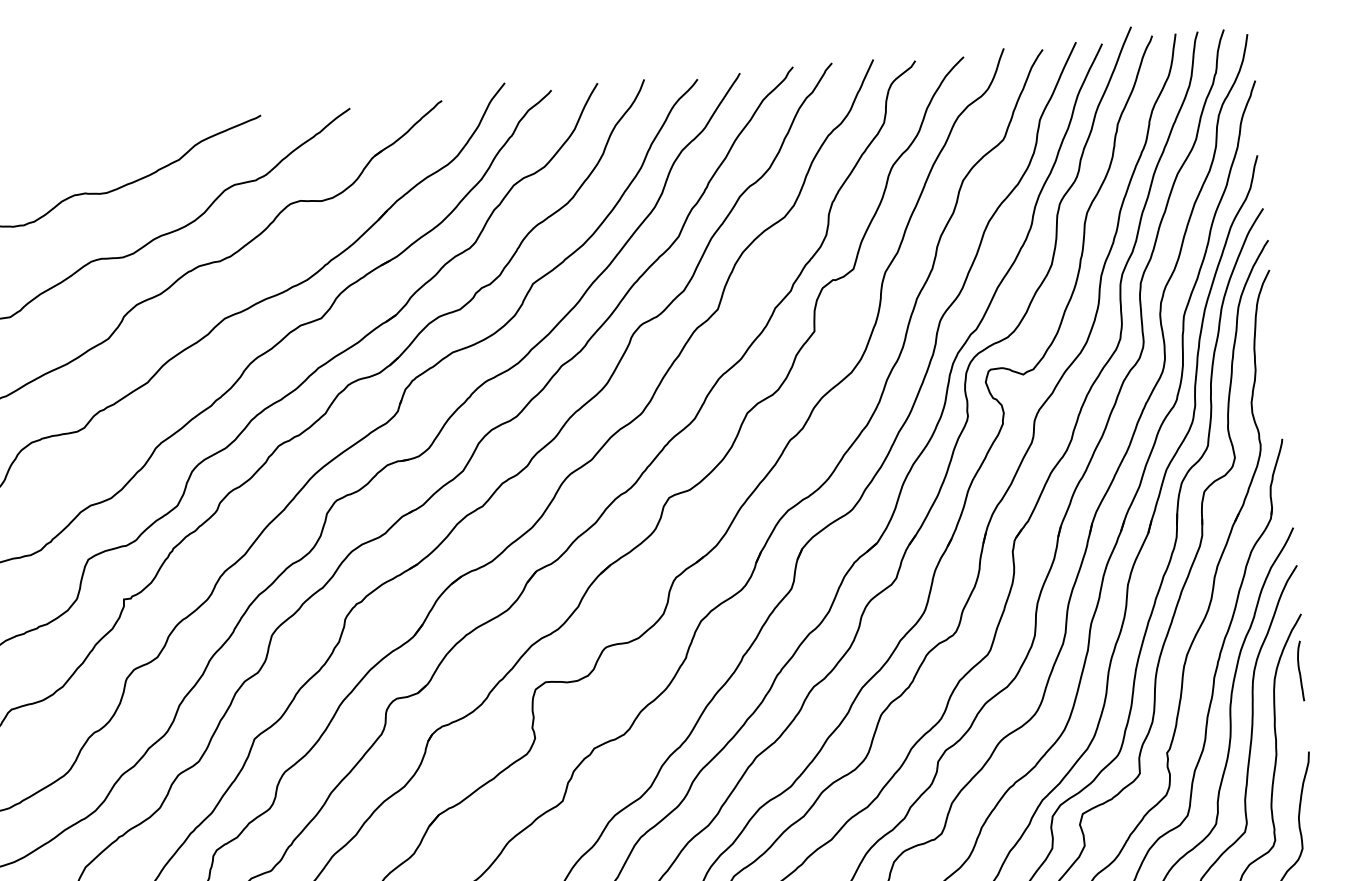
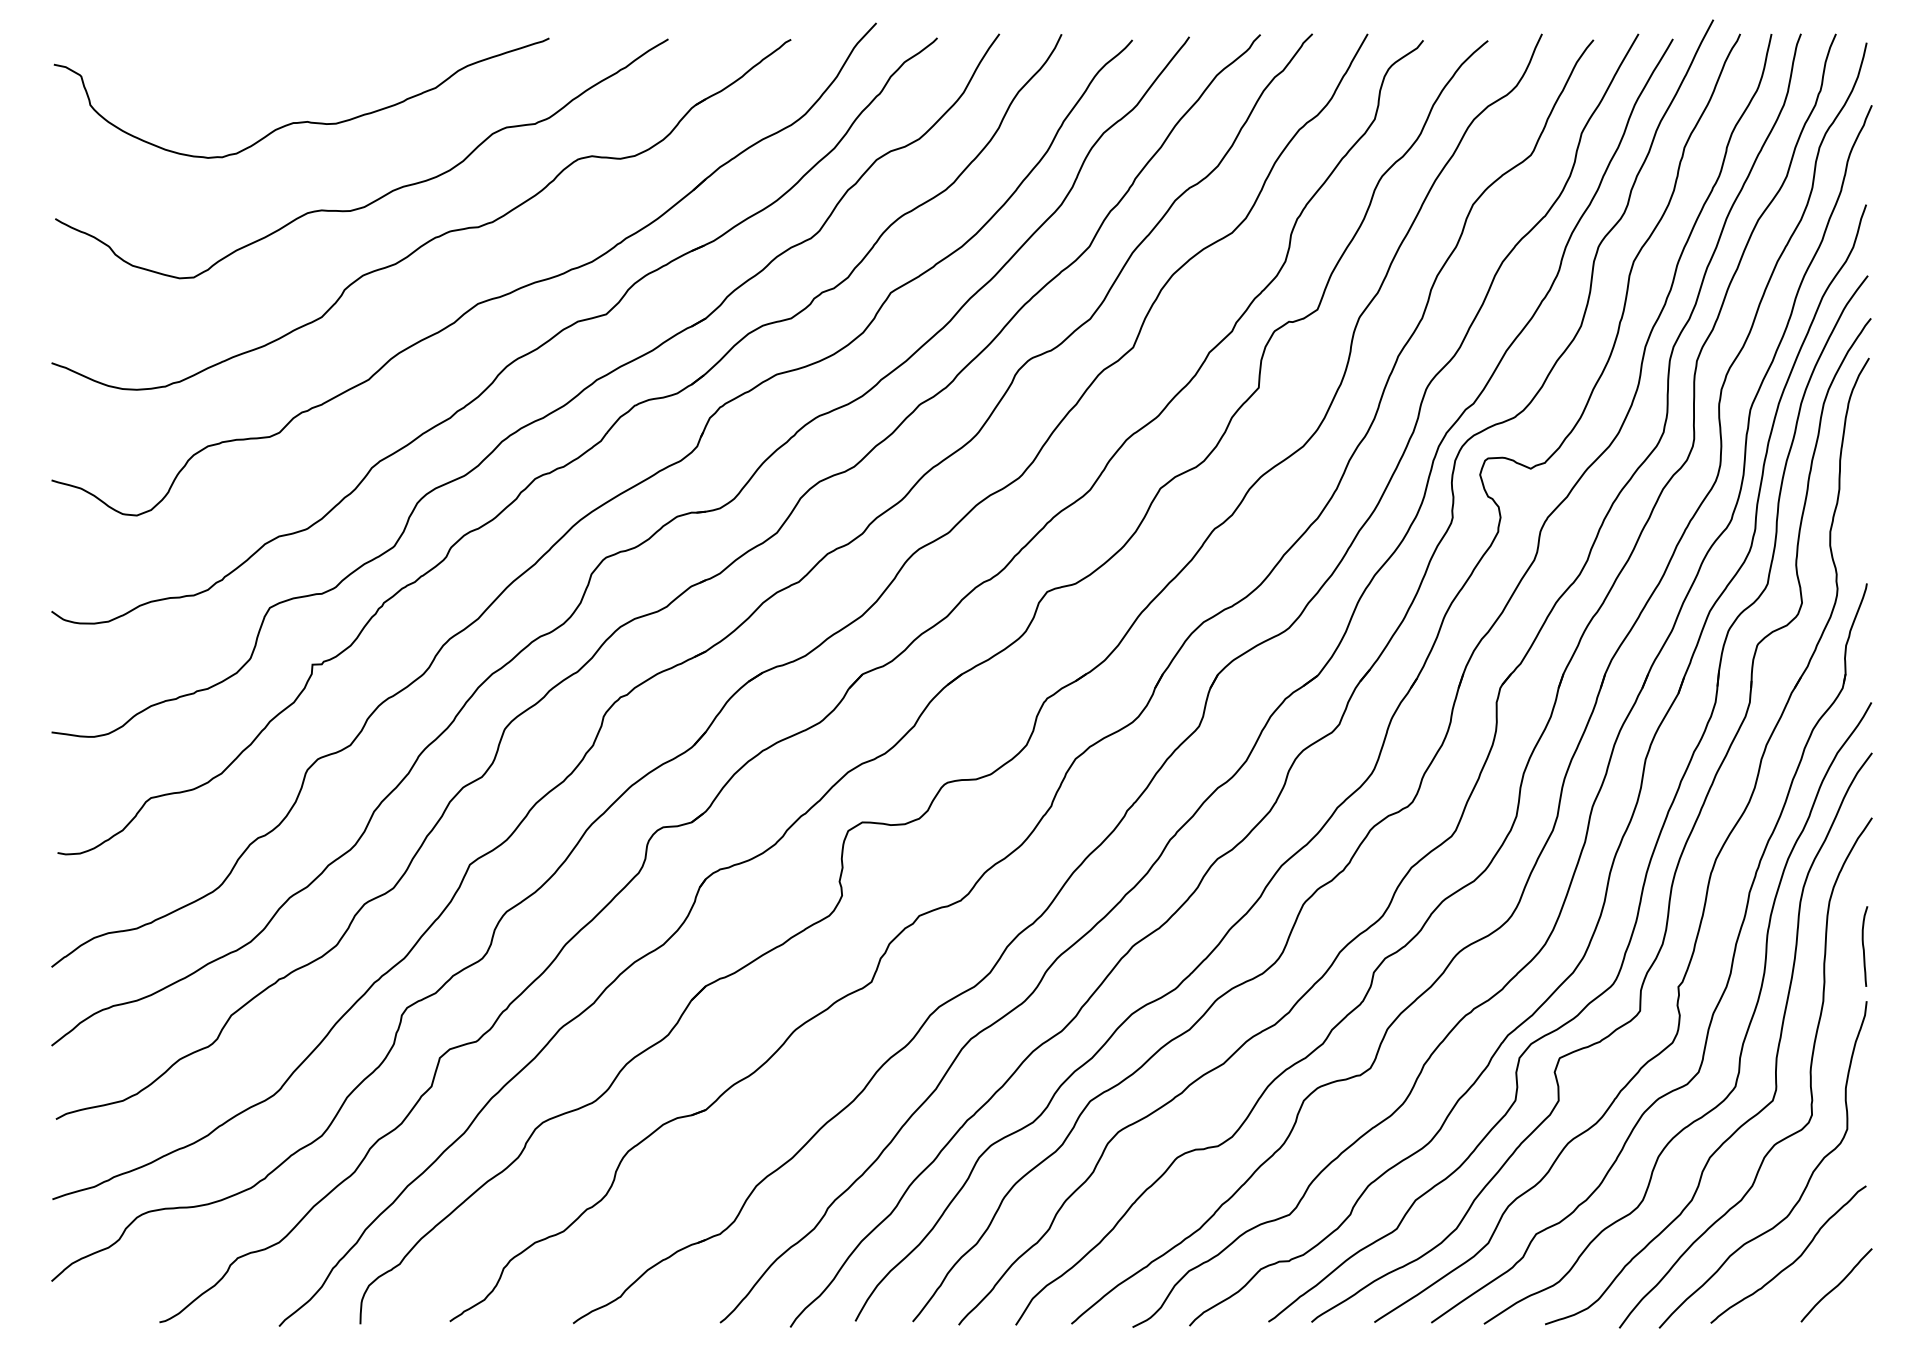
curve: (1300, 671) -> (1864, 946), moved

